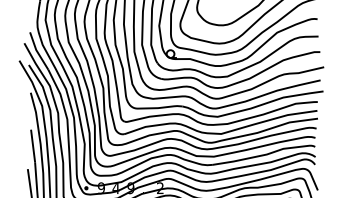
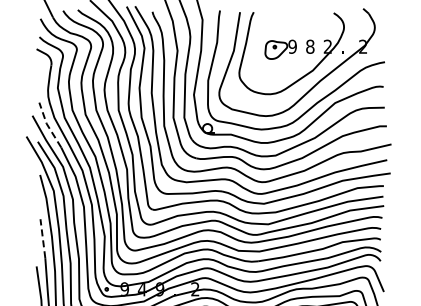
line: (36, 51) -> (47, 125), solid -> dashed
line: (32, 145) -> (42, 238), solid -> dashed

